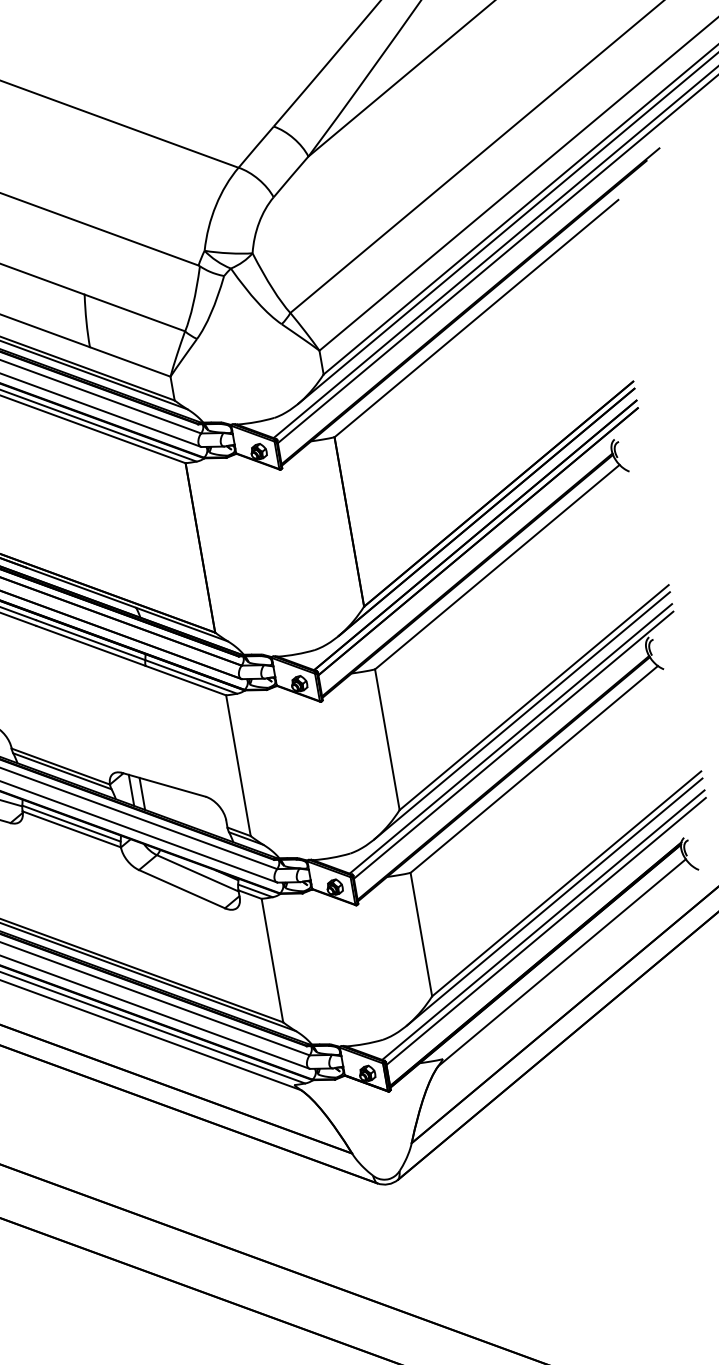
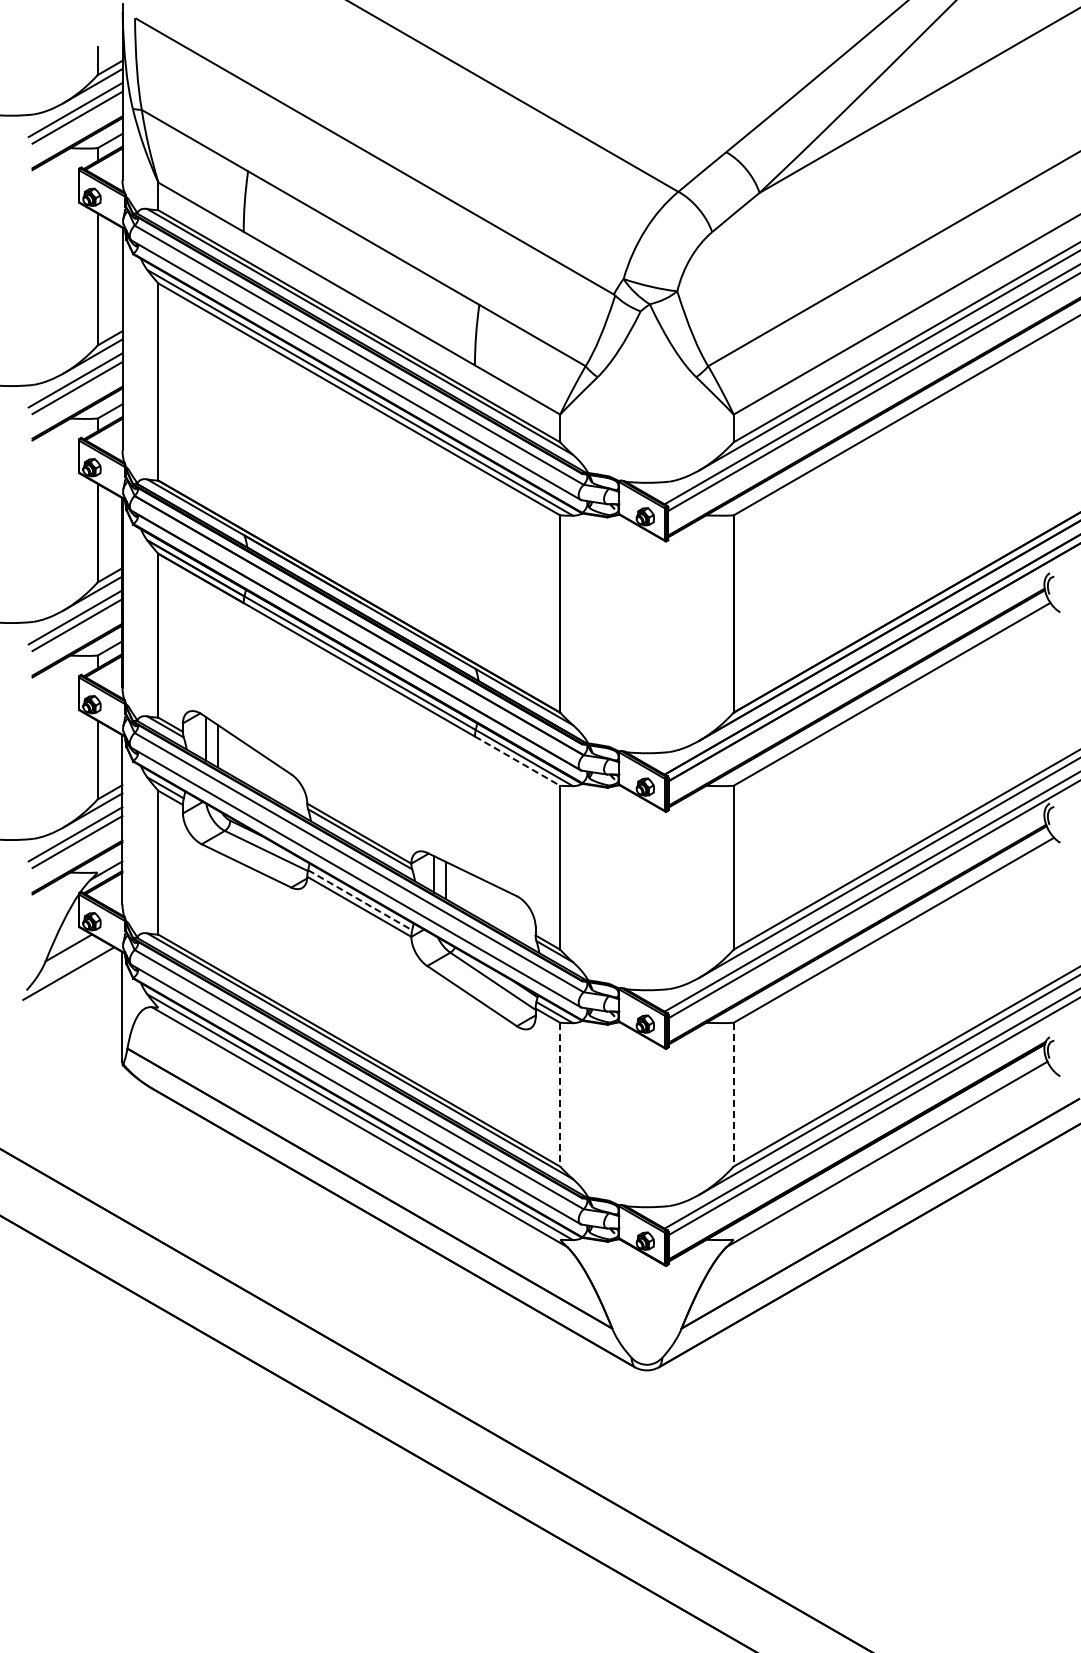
line: (186, 680) -> (518, 761), solid -> dashed
line: (71, 823) -> (360, 900), solid -> dashed
line: (421, 934) -> (733, 1094), solid -> dashed
line: (272, 960) -> (560, 1094), solid -> dashed

